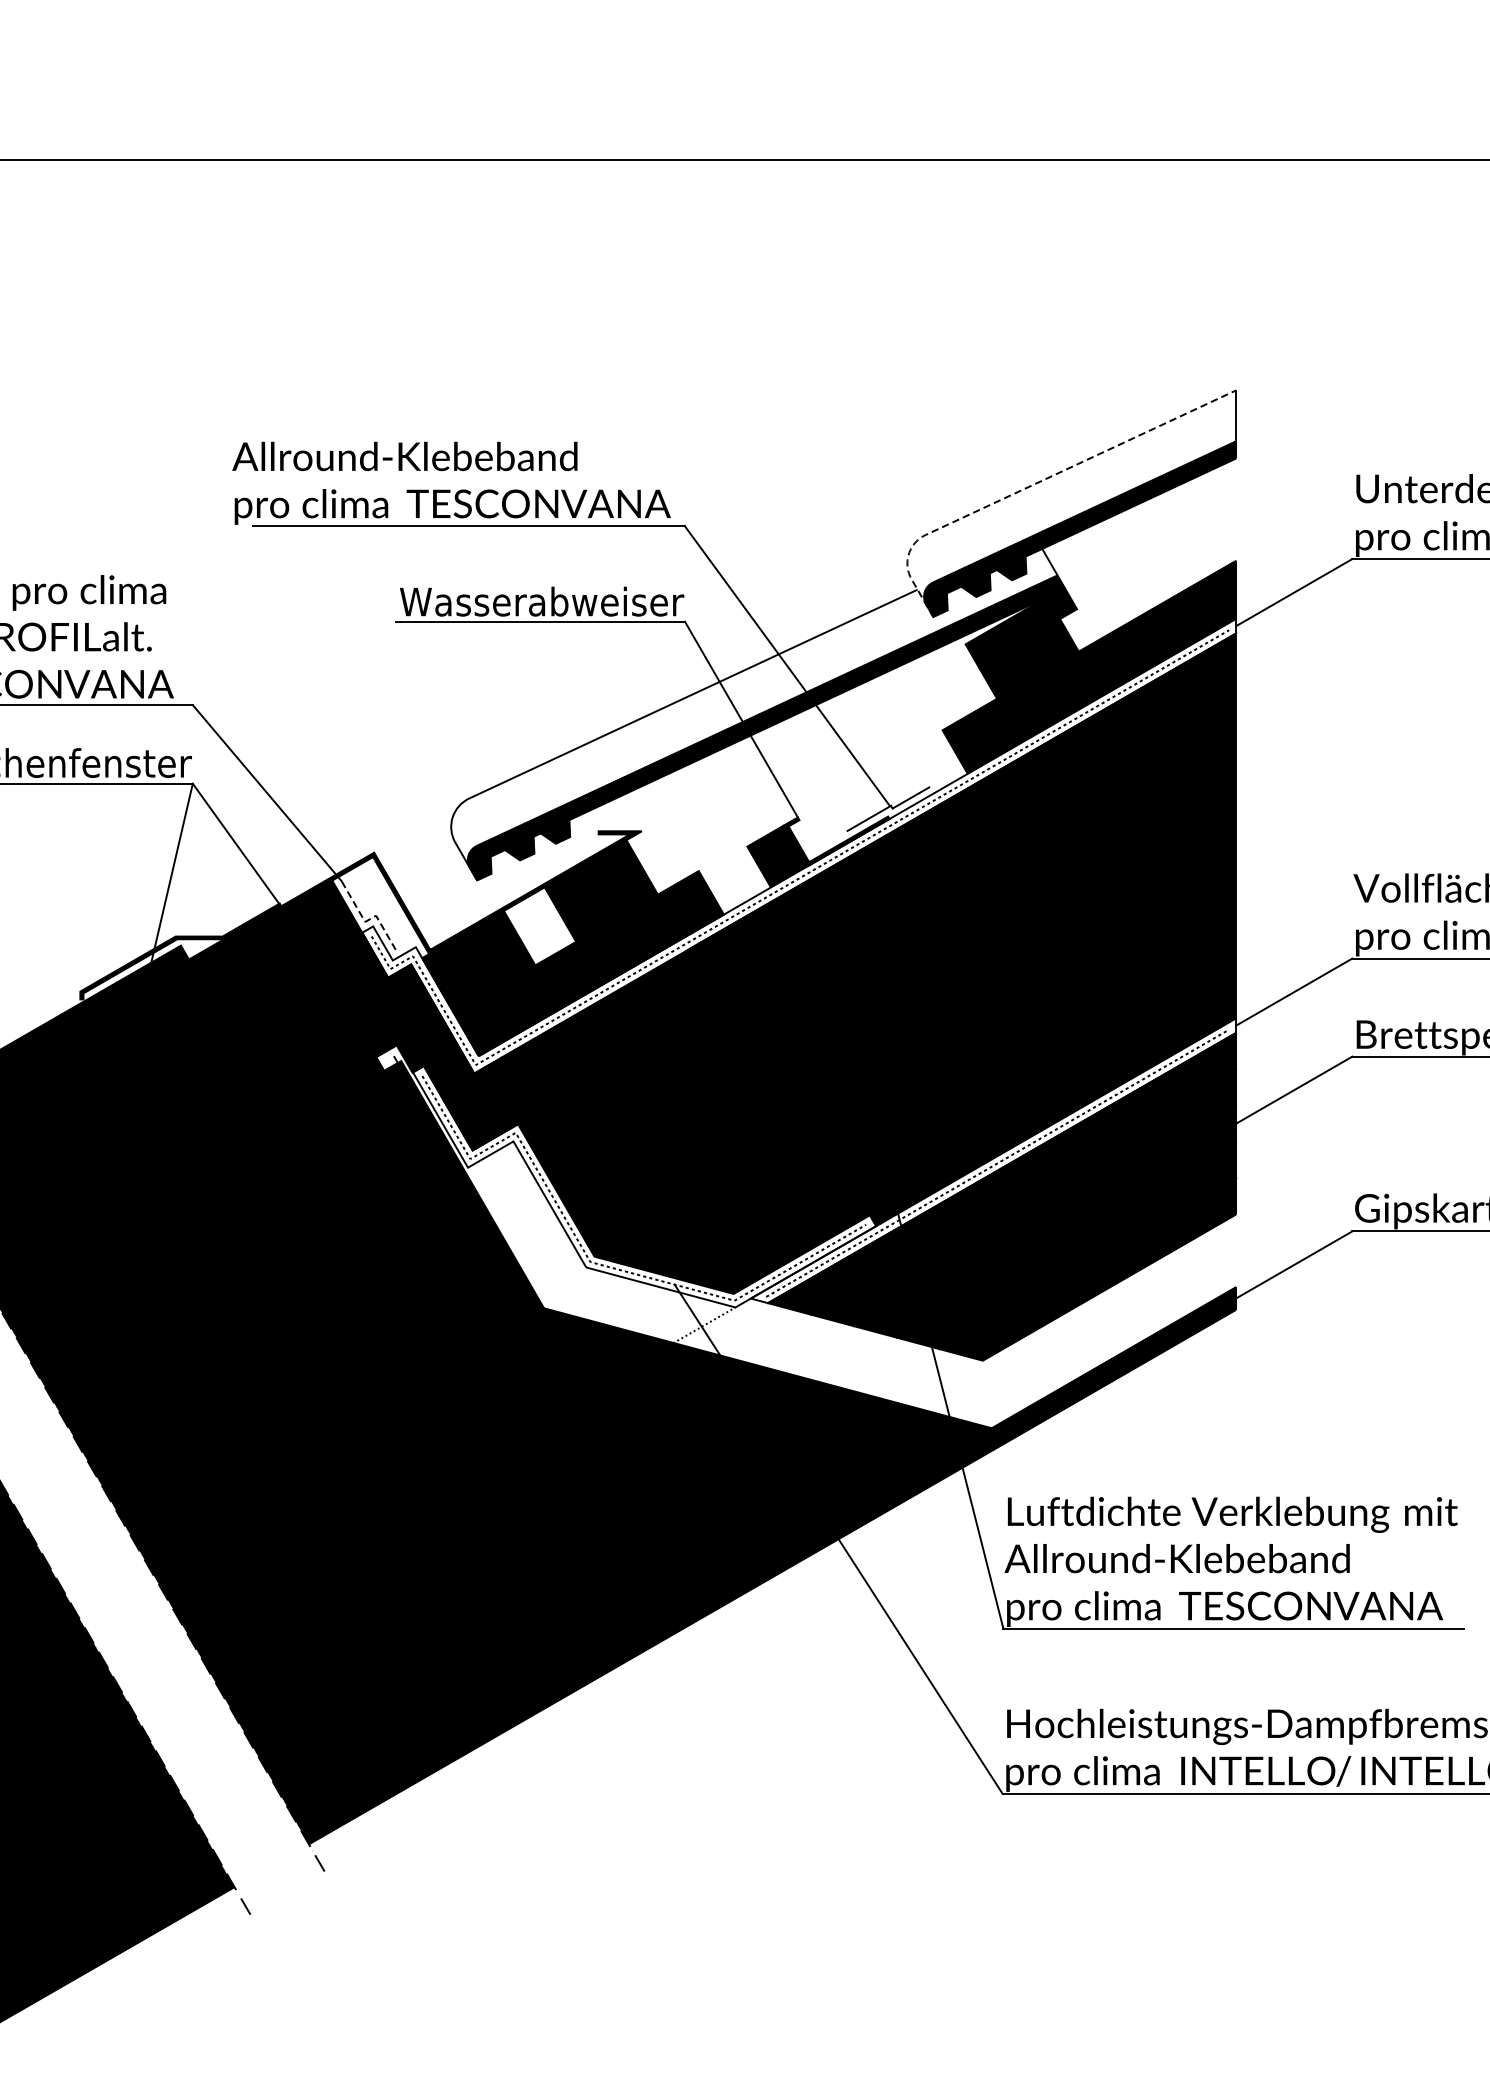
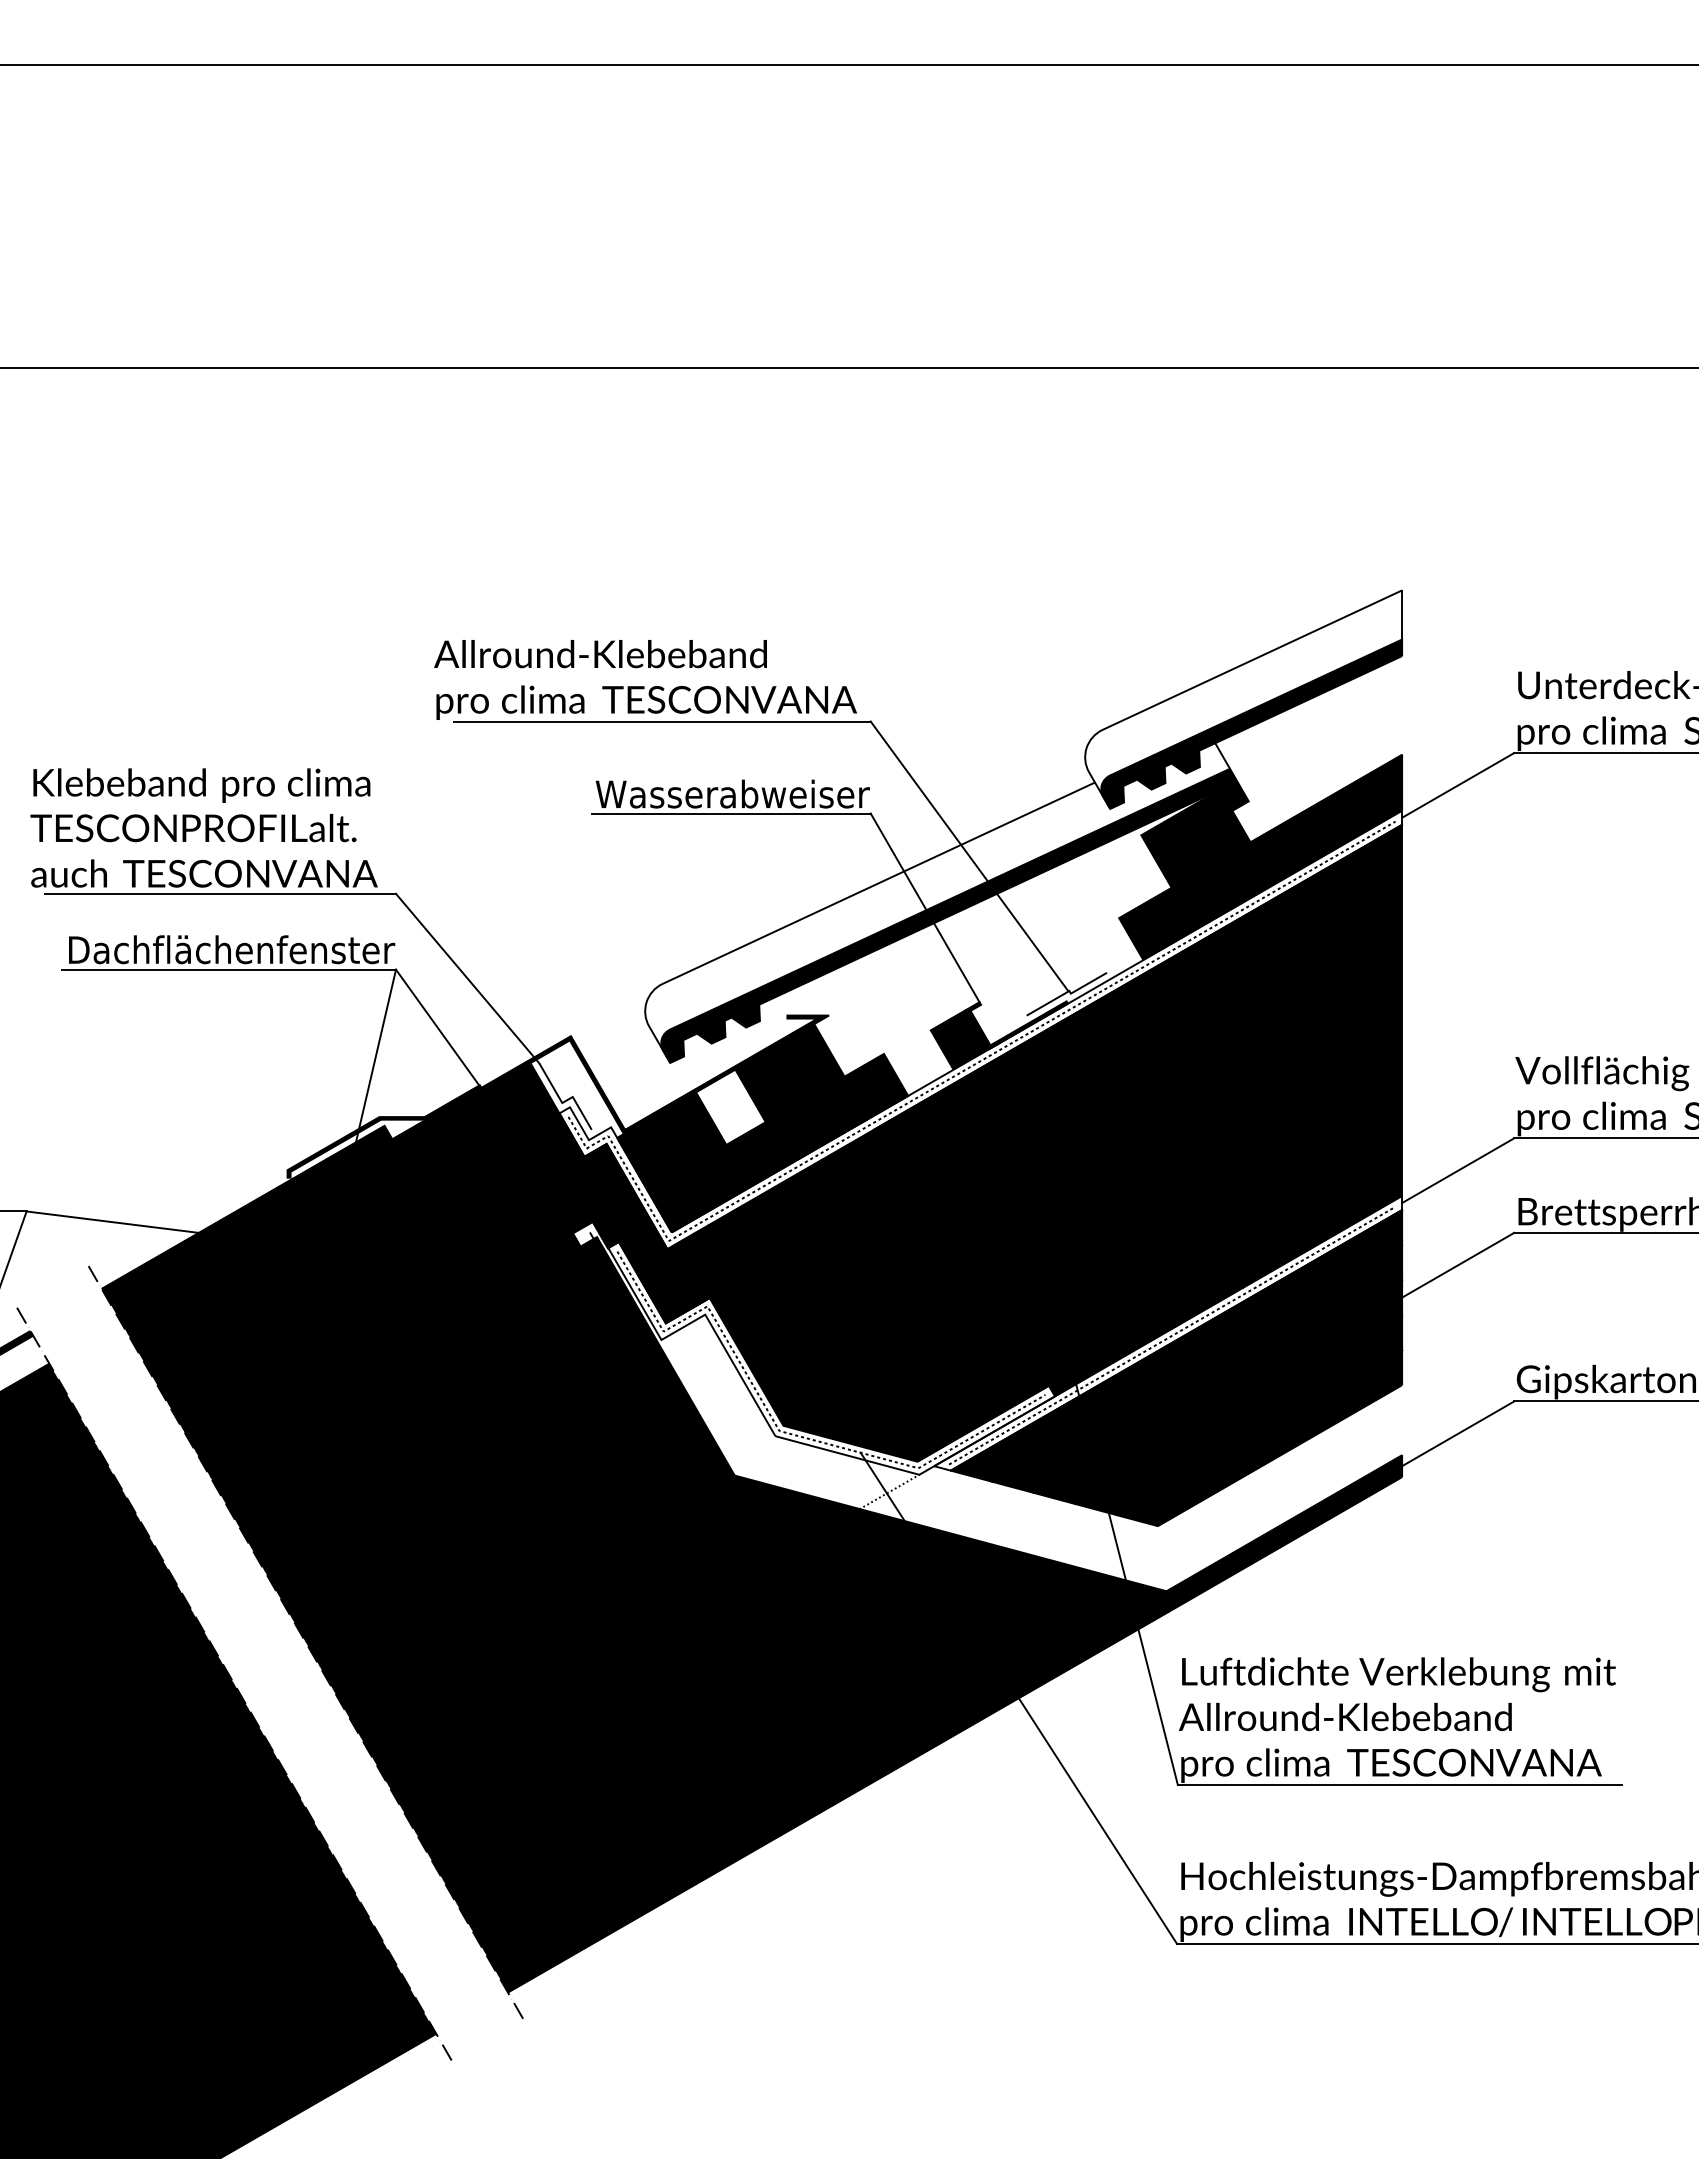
line: (1022, 490) -> (1196, 686), dashed -> solid
line: (366, 921) -> (563, 1102), dashed -> solid

